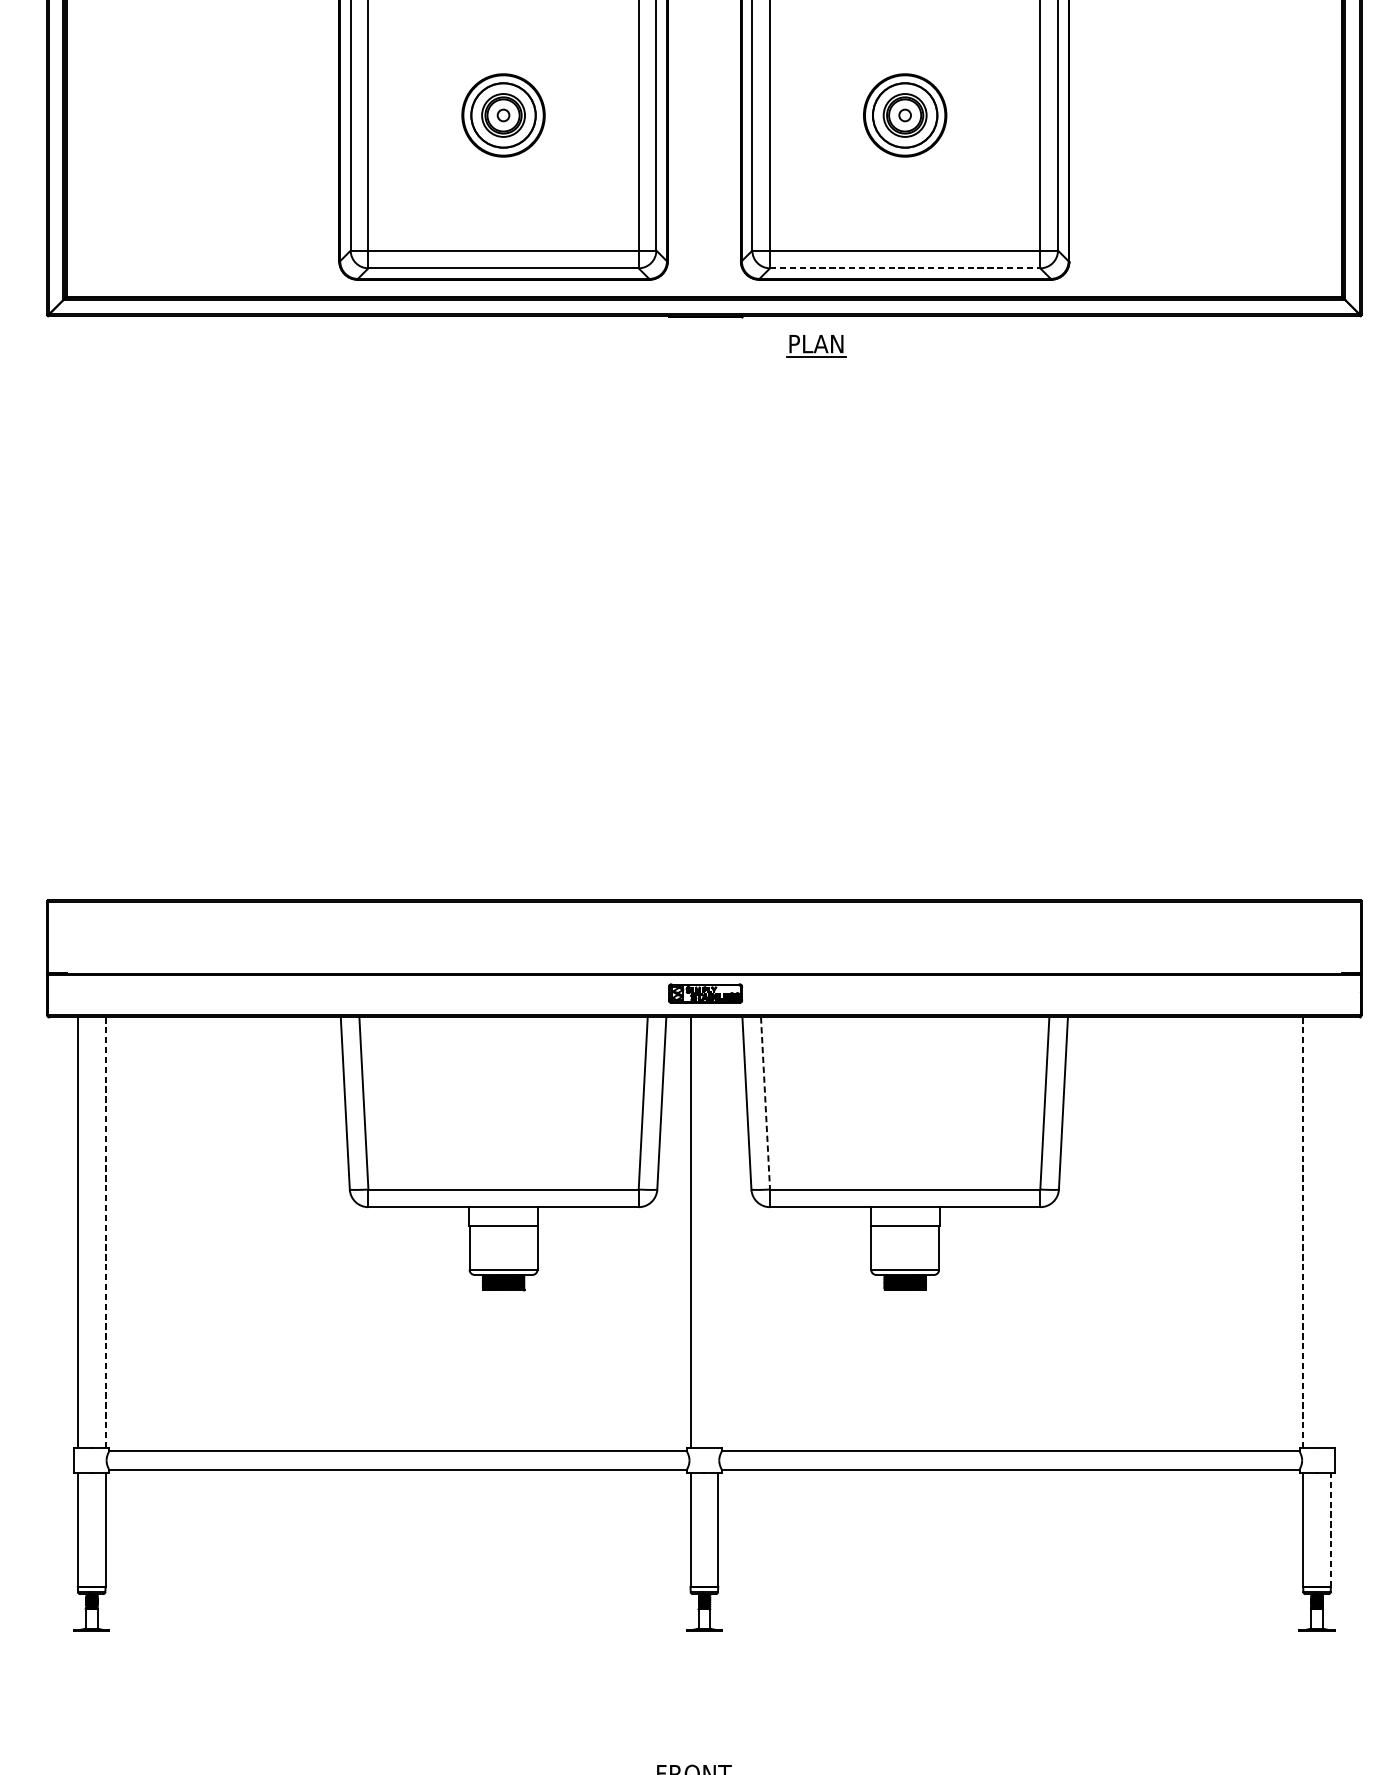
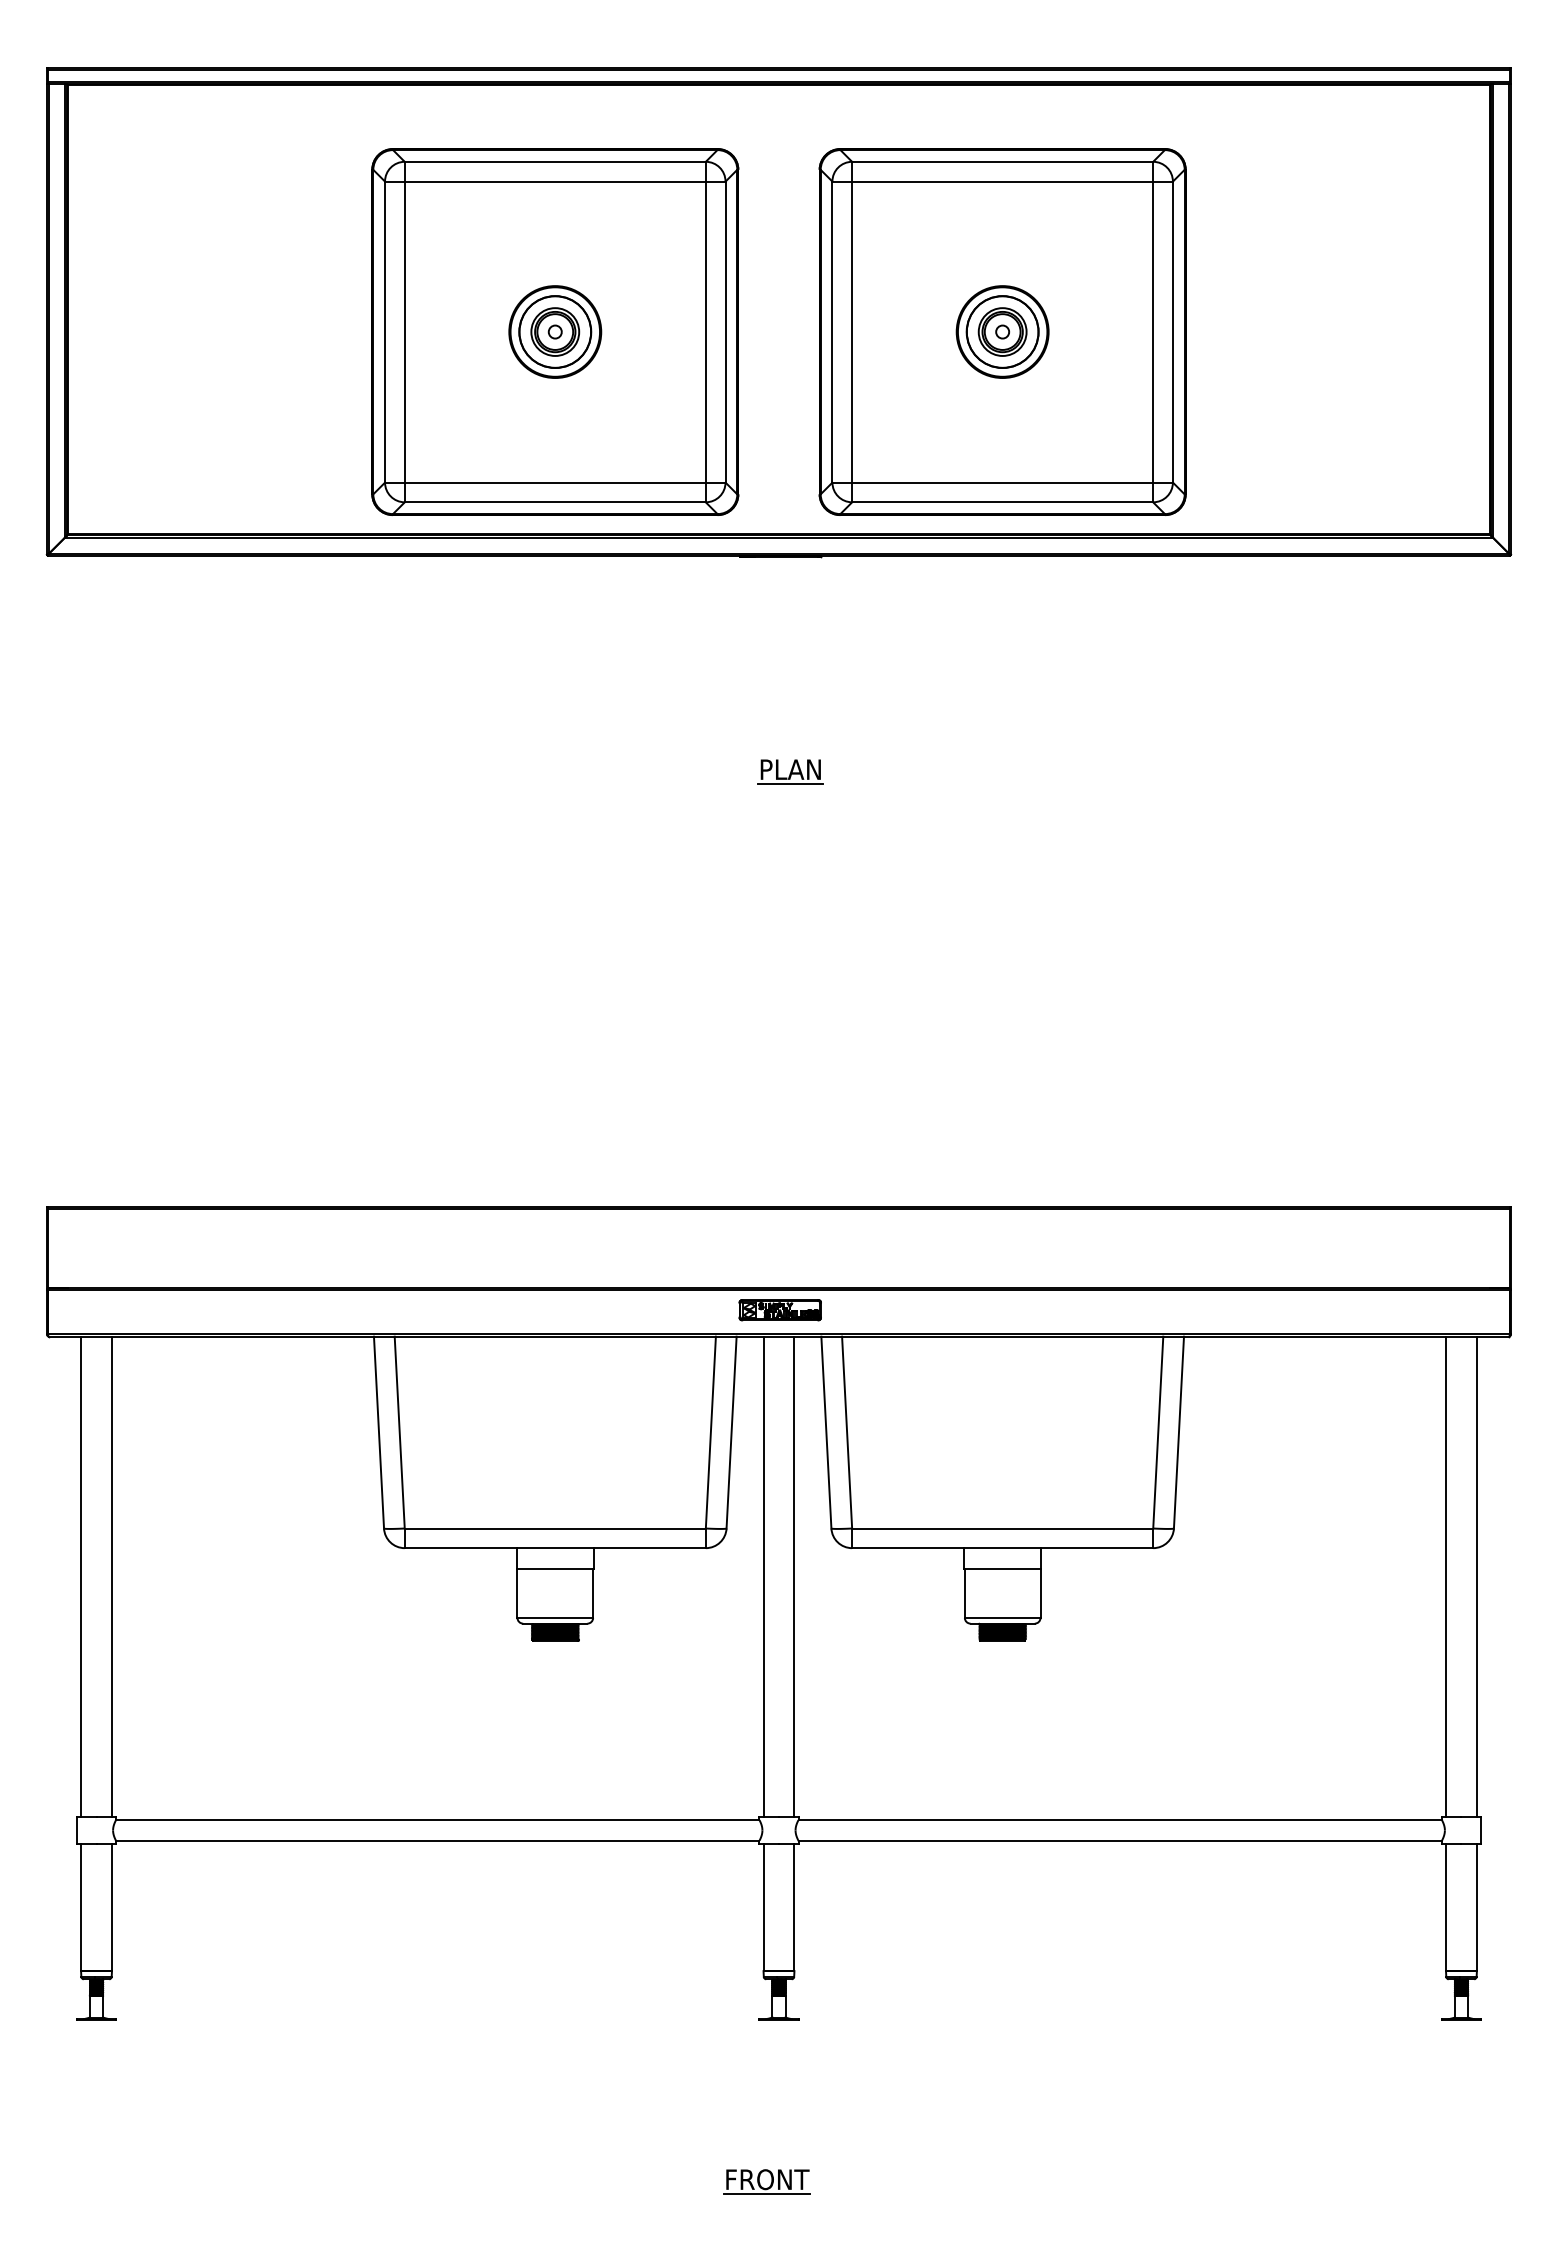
line: (905, 268) -> (1002, 502), dashed -> solid
part: (816, 345) -> (790, 771), moved
line: (765, 1104) -> (847, 1433), dashed -> solid
line: (105, 1232) -> (111, 1576), dashed -> solid
line: (718, 1232) -> (794, 1576), added
line: (1303, 1232) -> (1446, 1576), dashed -> solid
line: (1330, 1232) -> (1476, 1576), added
line: (1330, 1529) -> (1476, 1907), dashed -> solid

